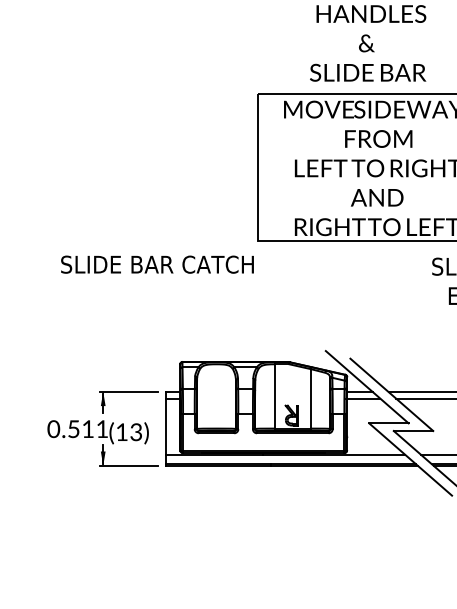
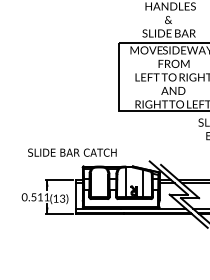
text: (157, 264) -> (72, 152), moved

